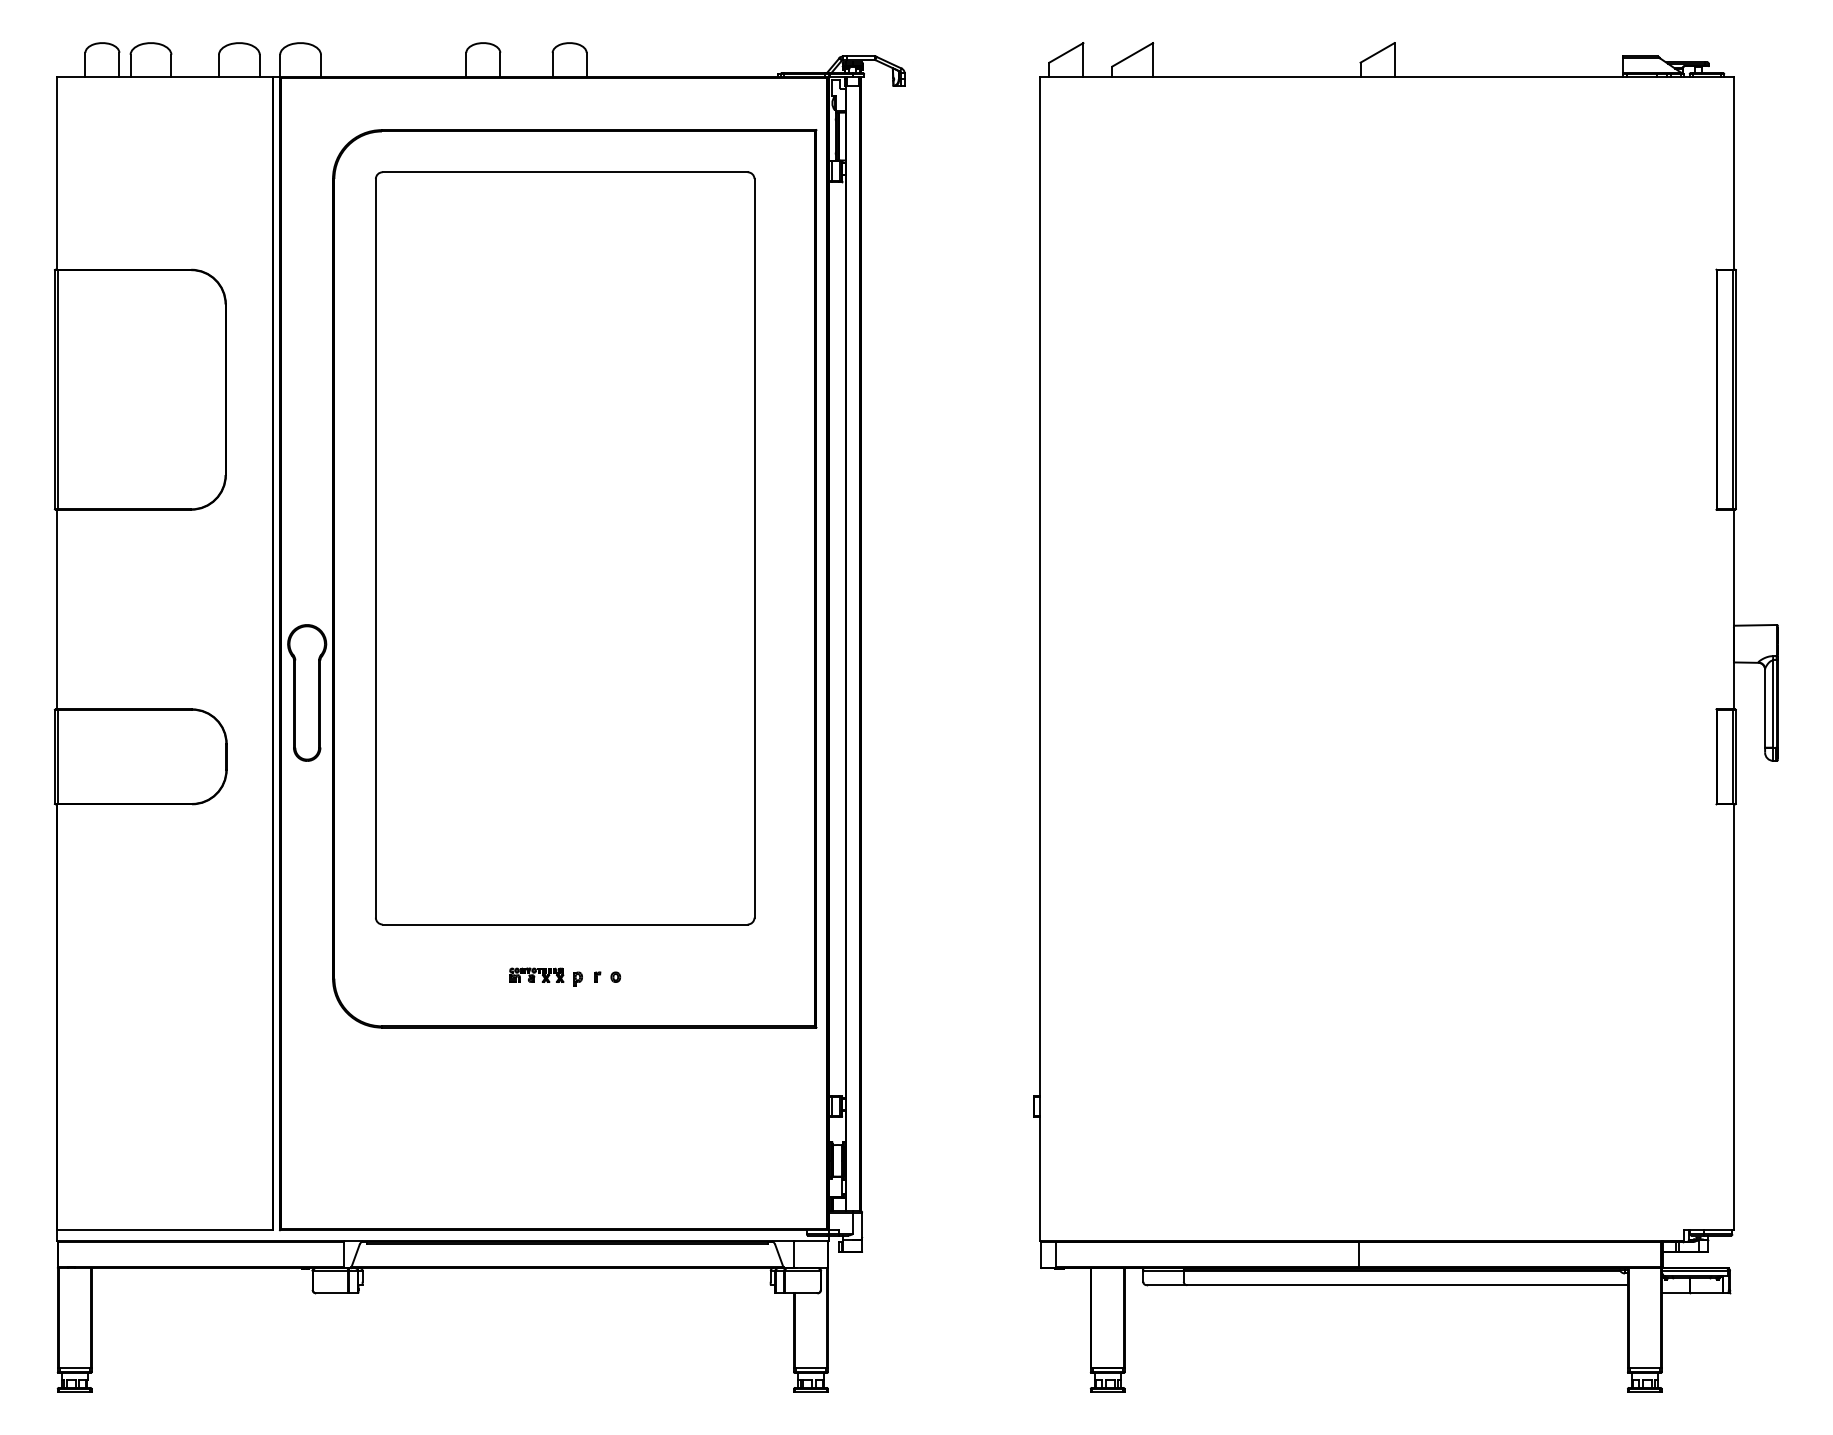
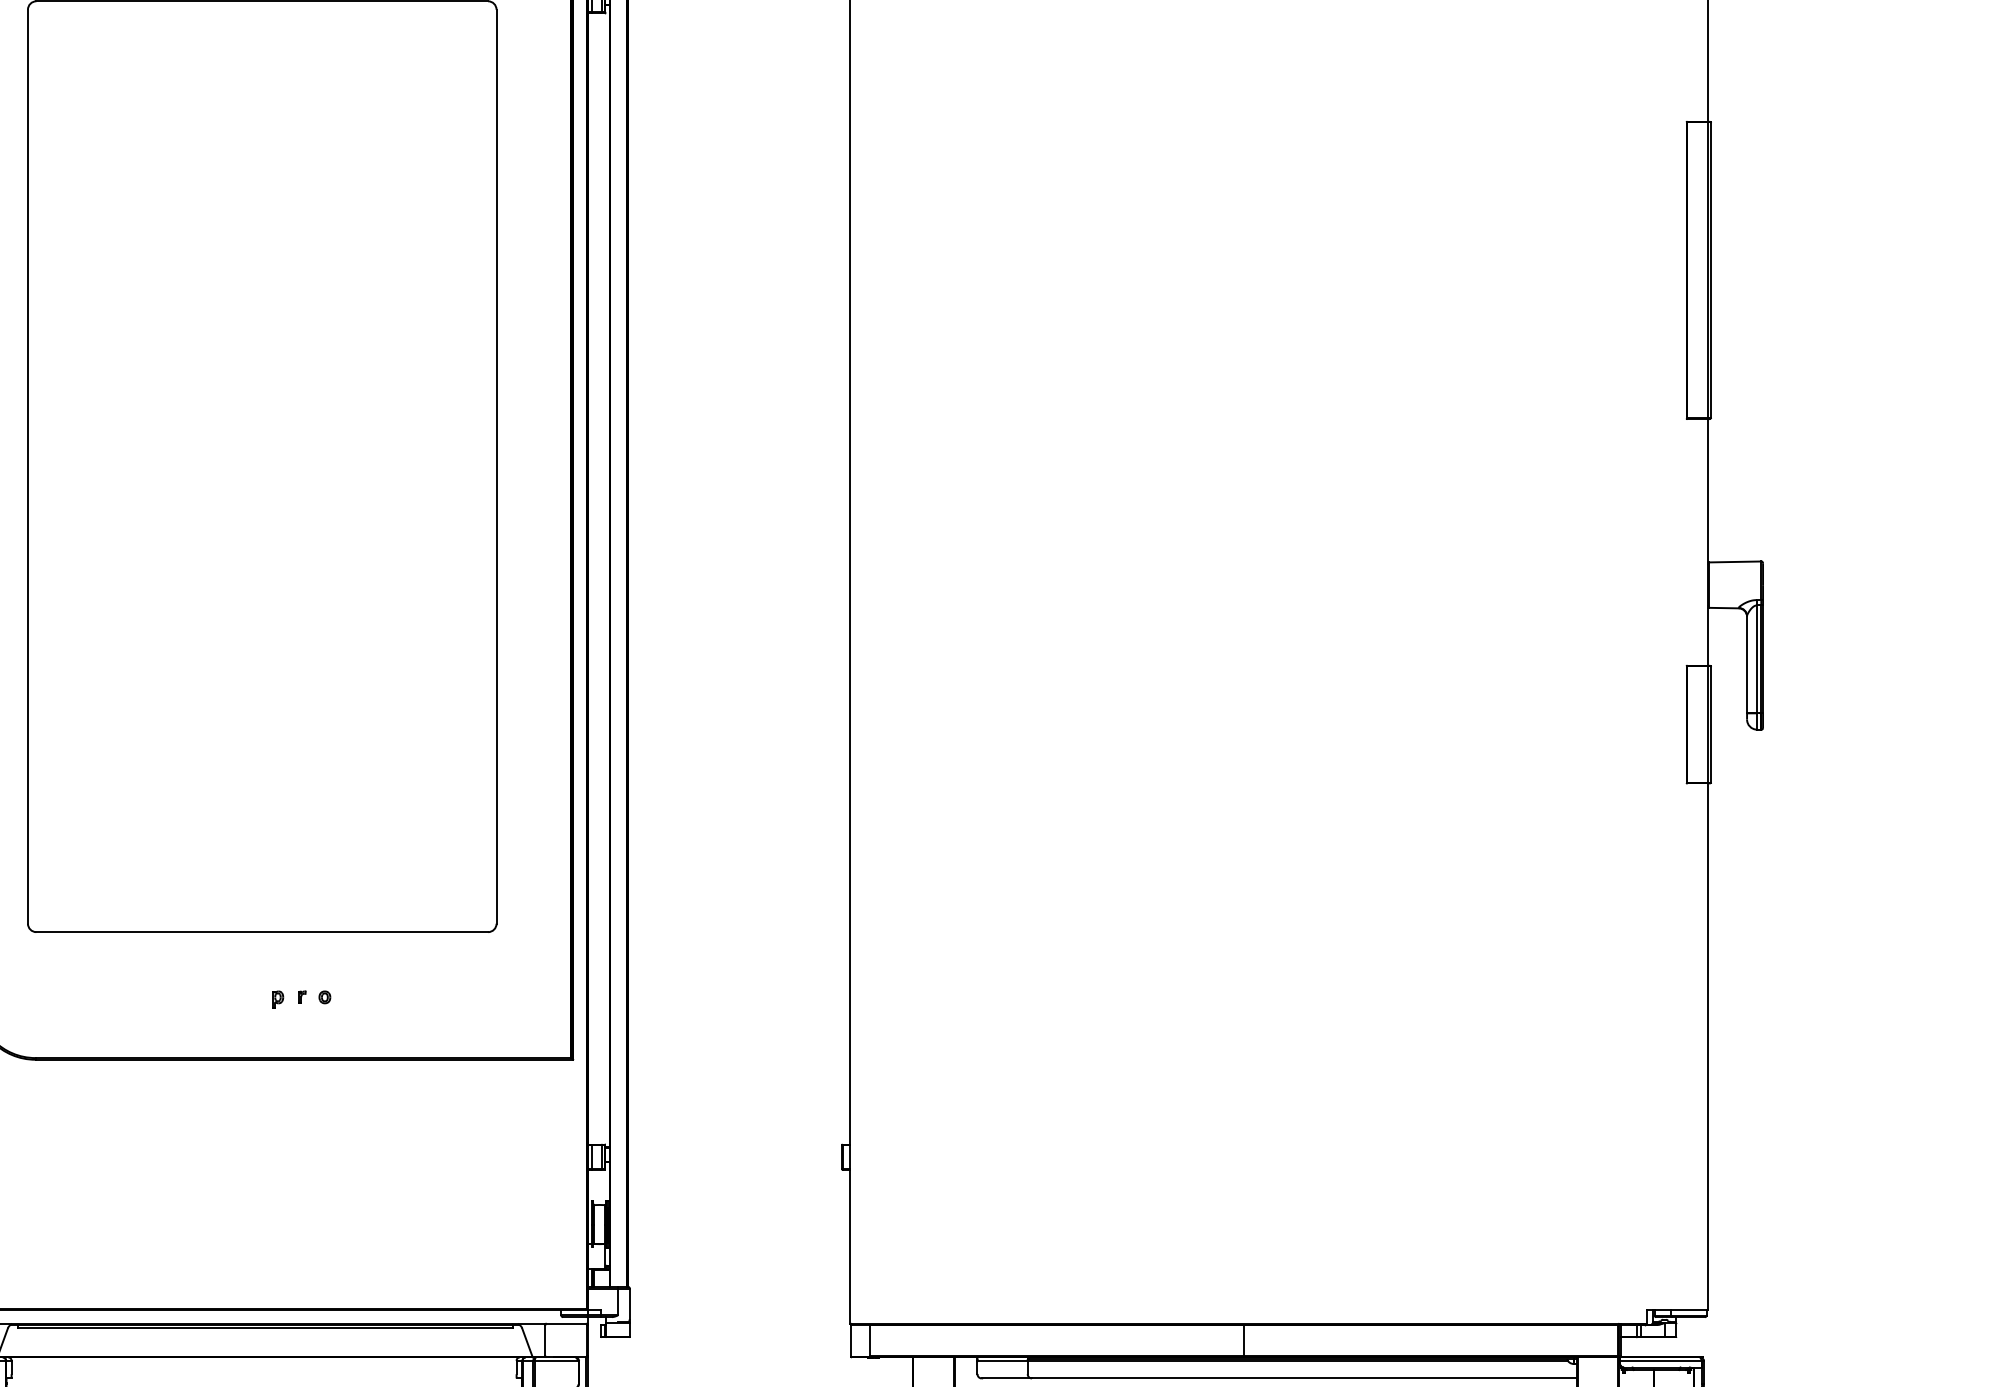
part: (536, 974) -> (226, 993), removed

